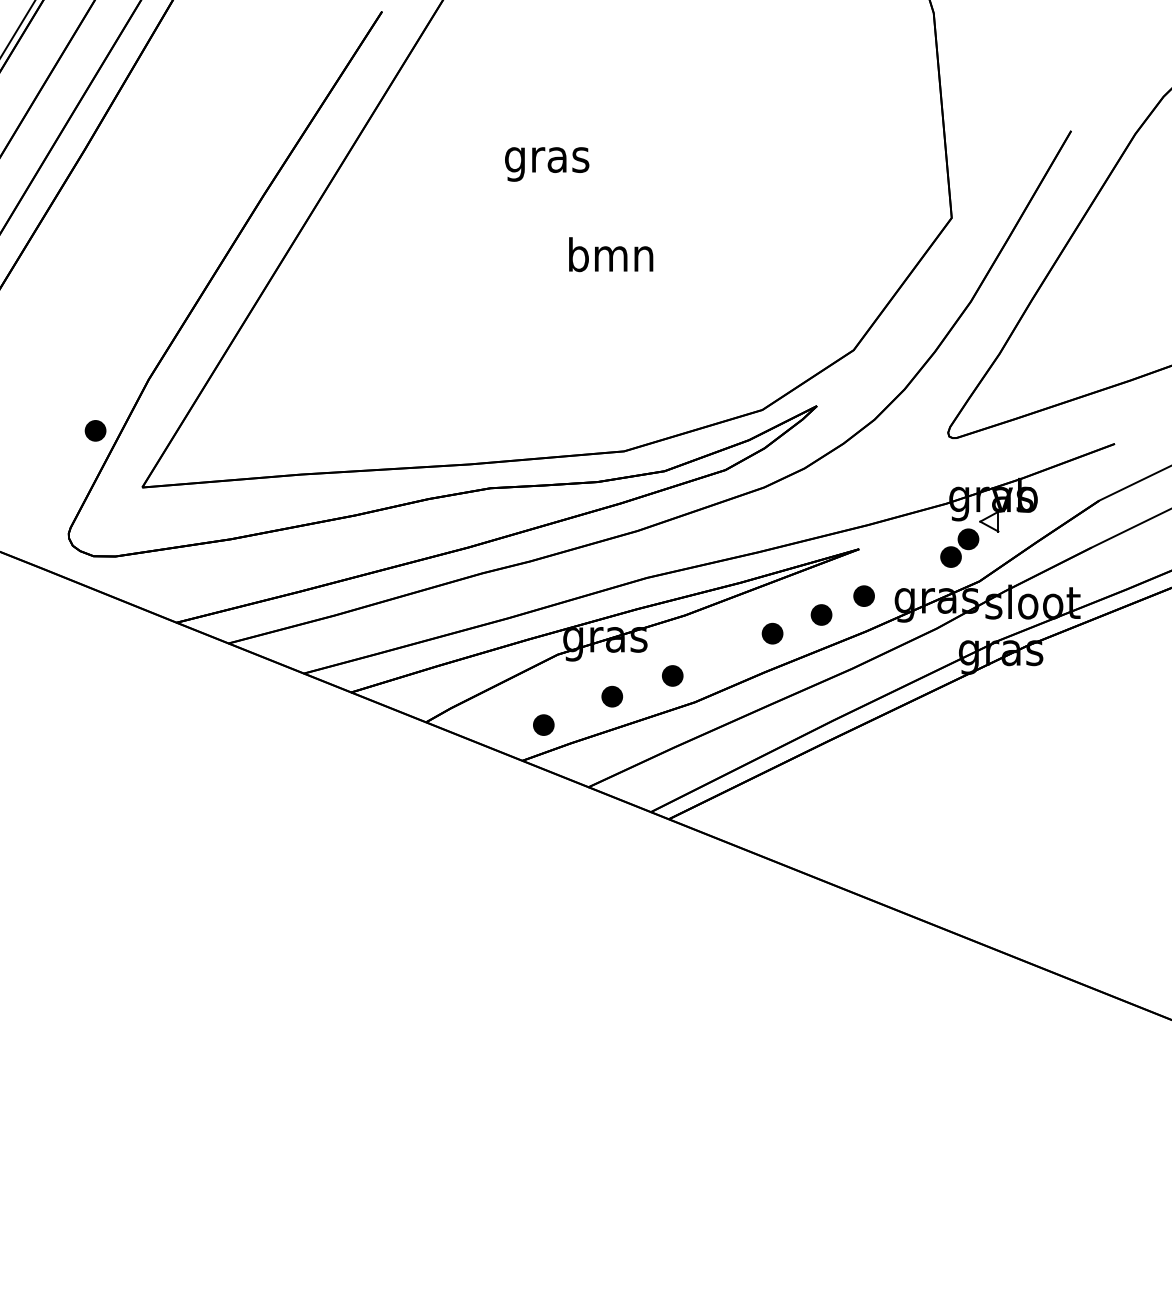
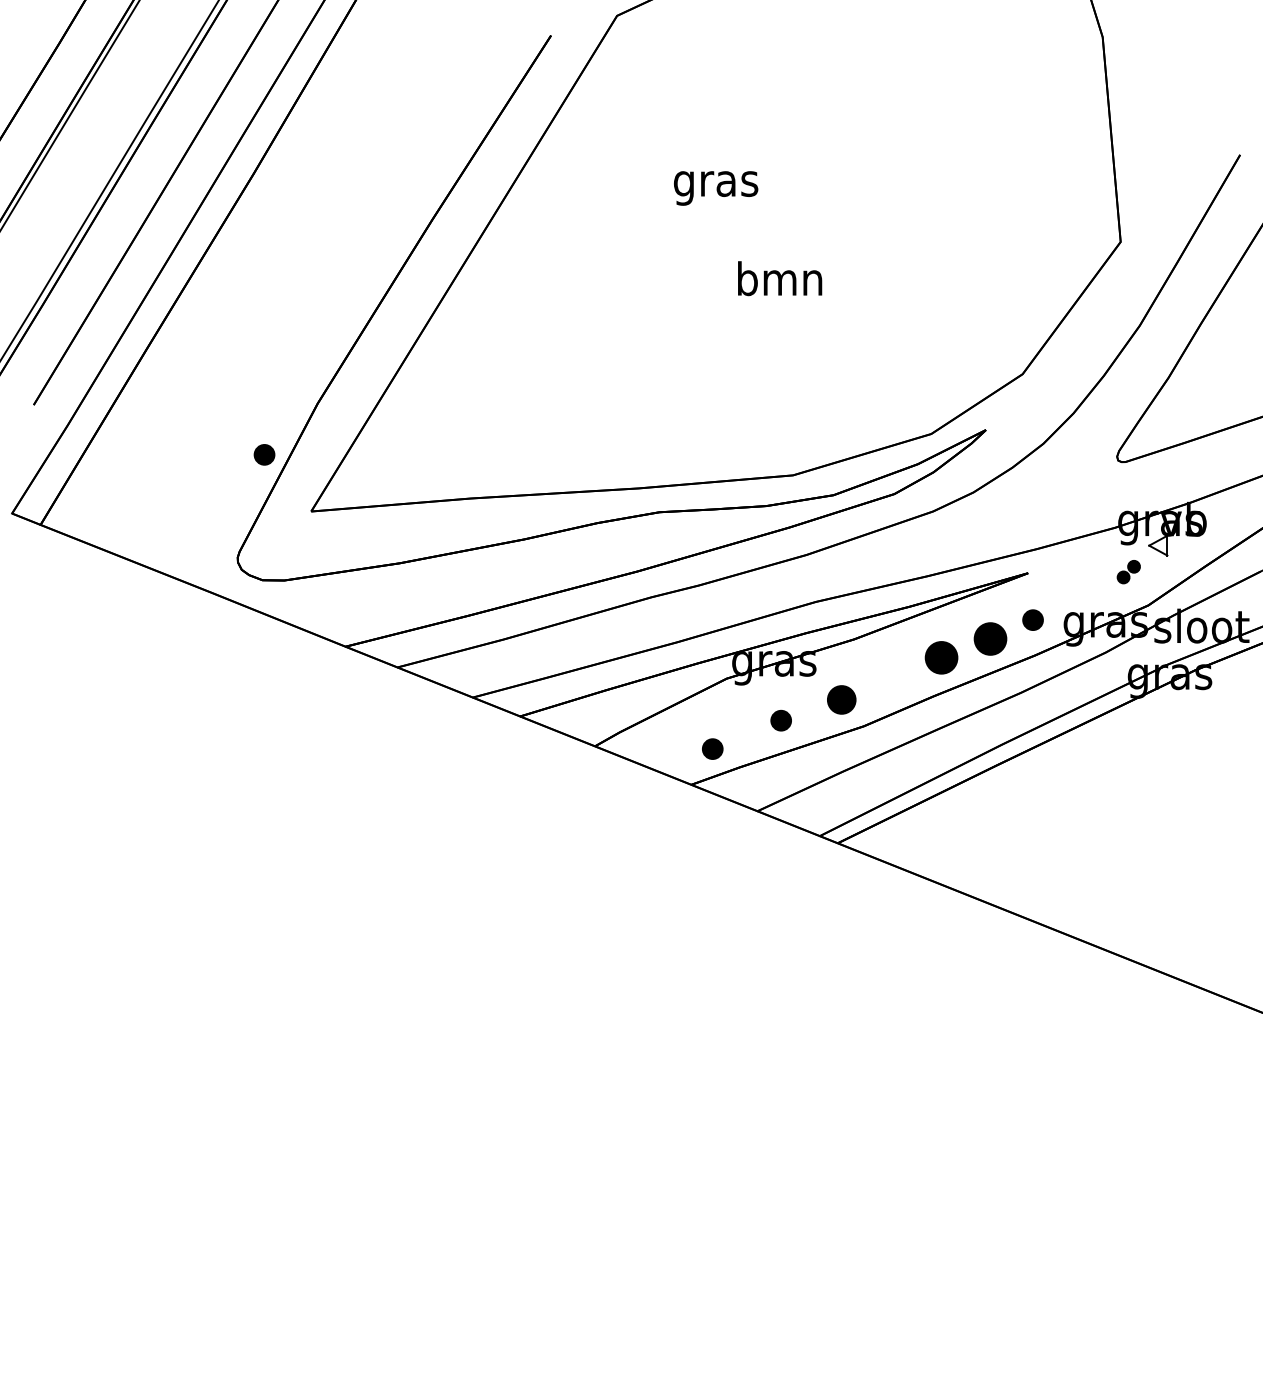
part: (959, 547) -> (1128, 571), size x0.6
part: (821, 614) -> (990, 638), size x1.6
part: (772, 633) -> (941, 657), size x1.6
part: (672, 675) -> (841, 699), size x1.4

